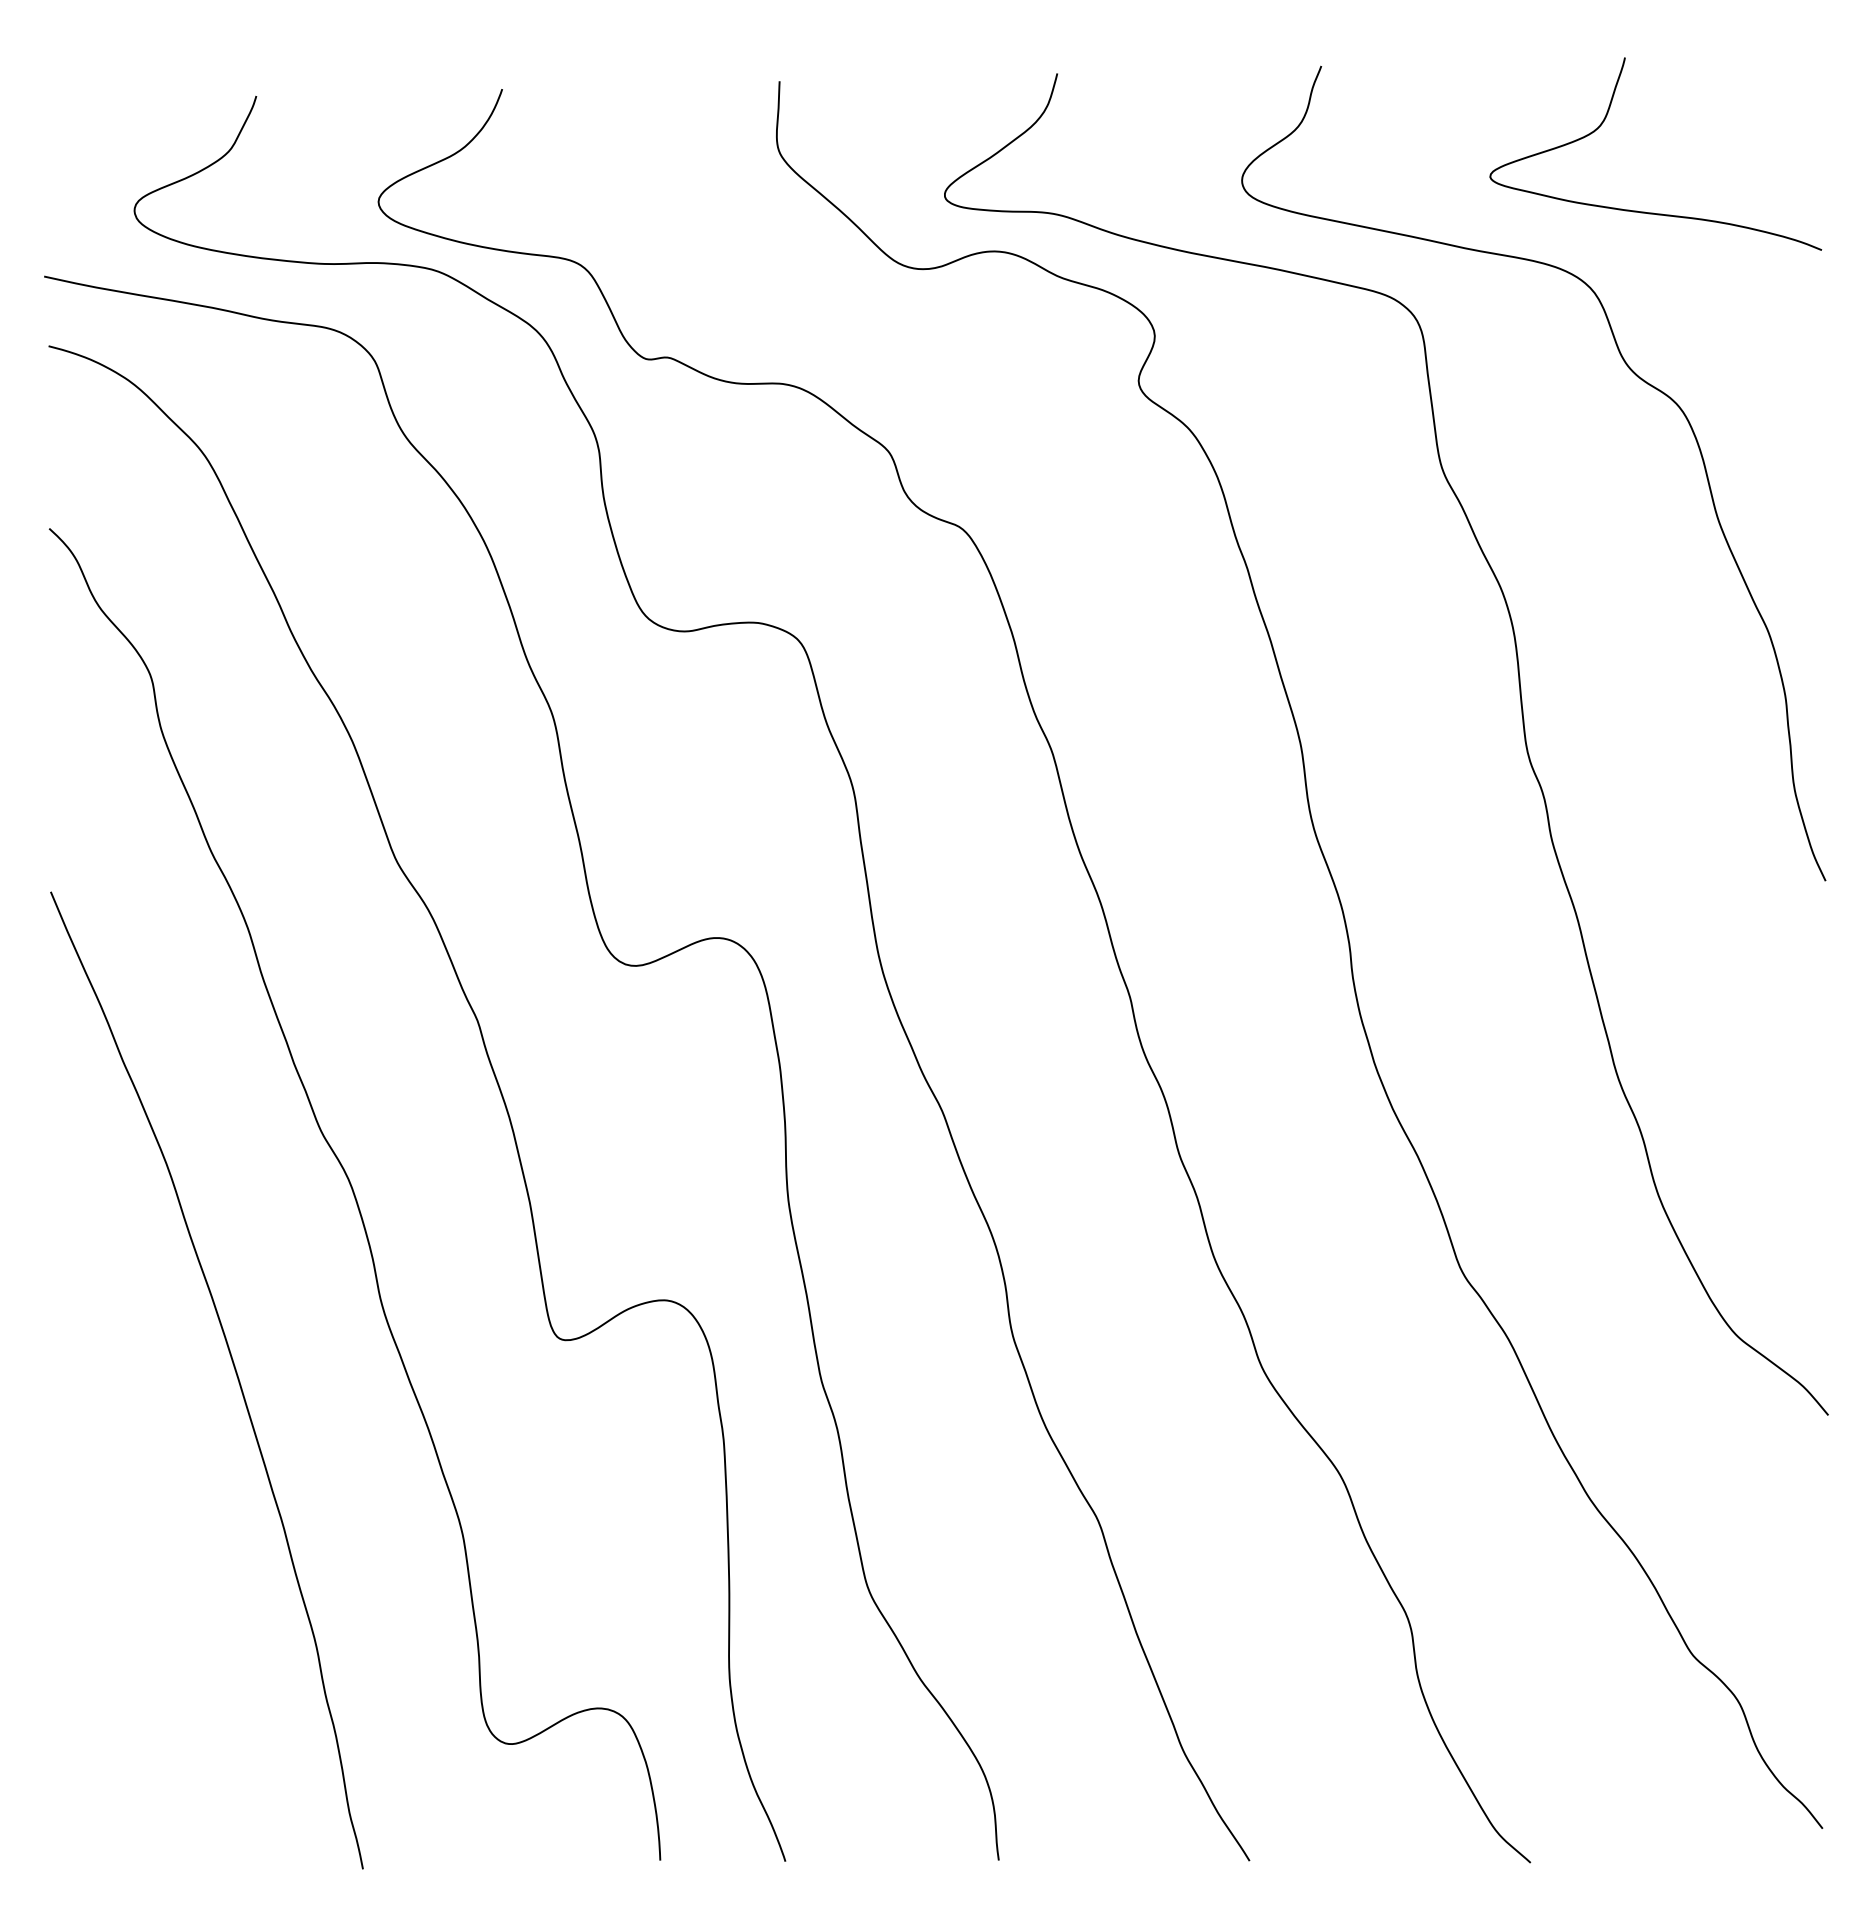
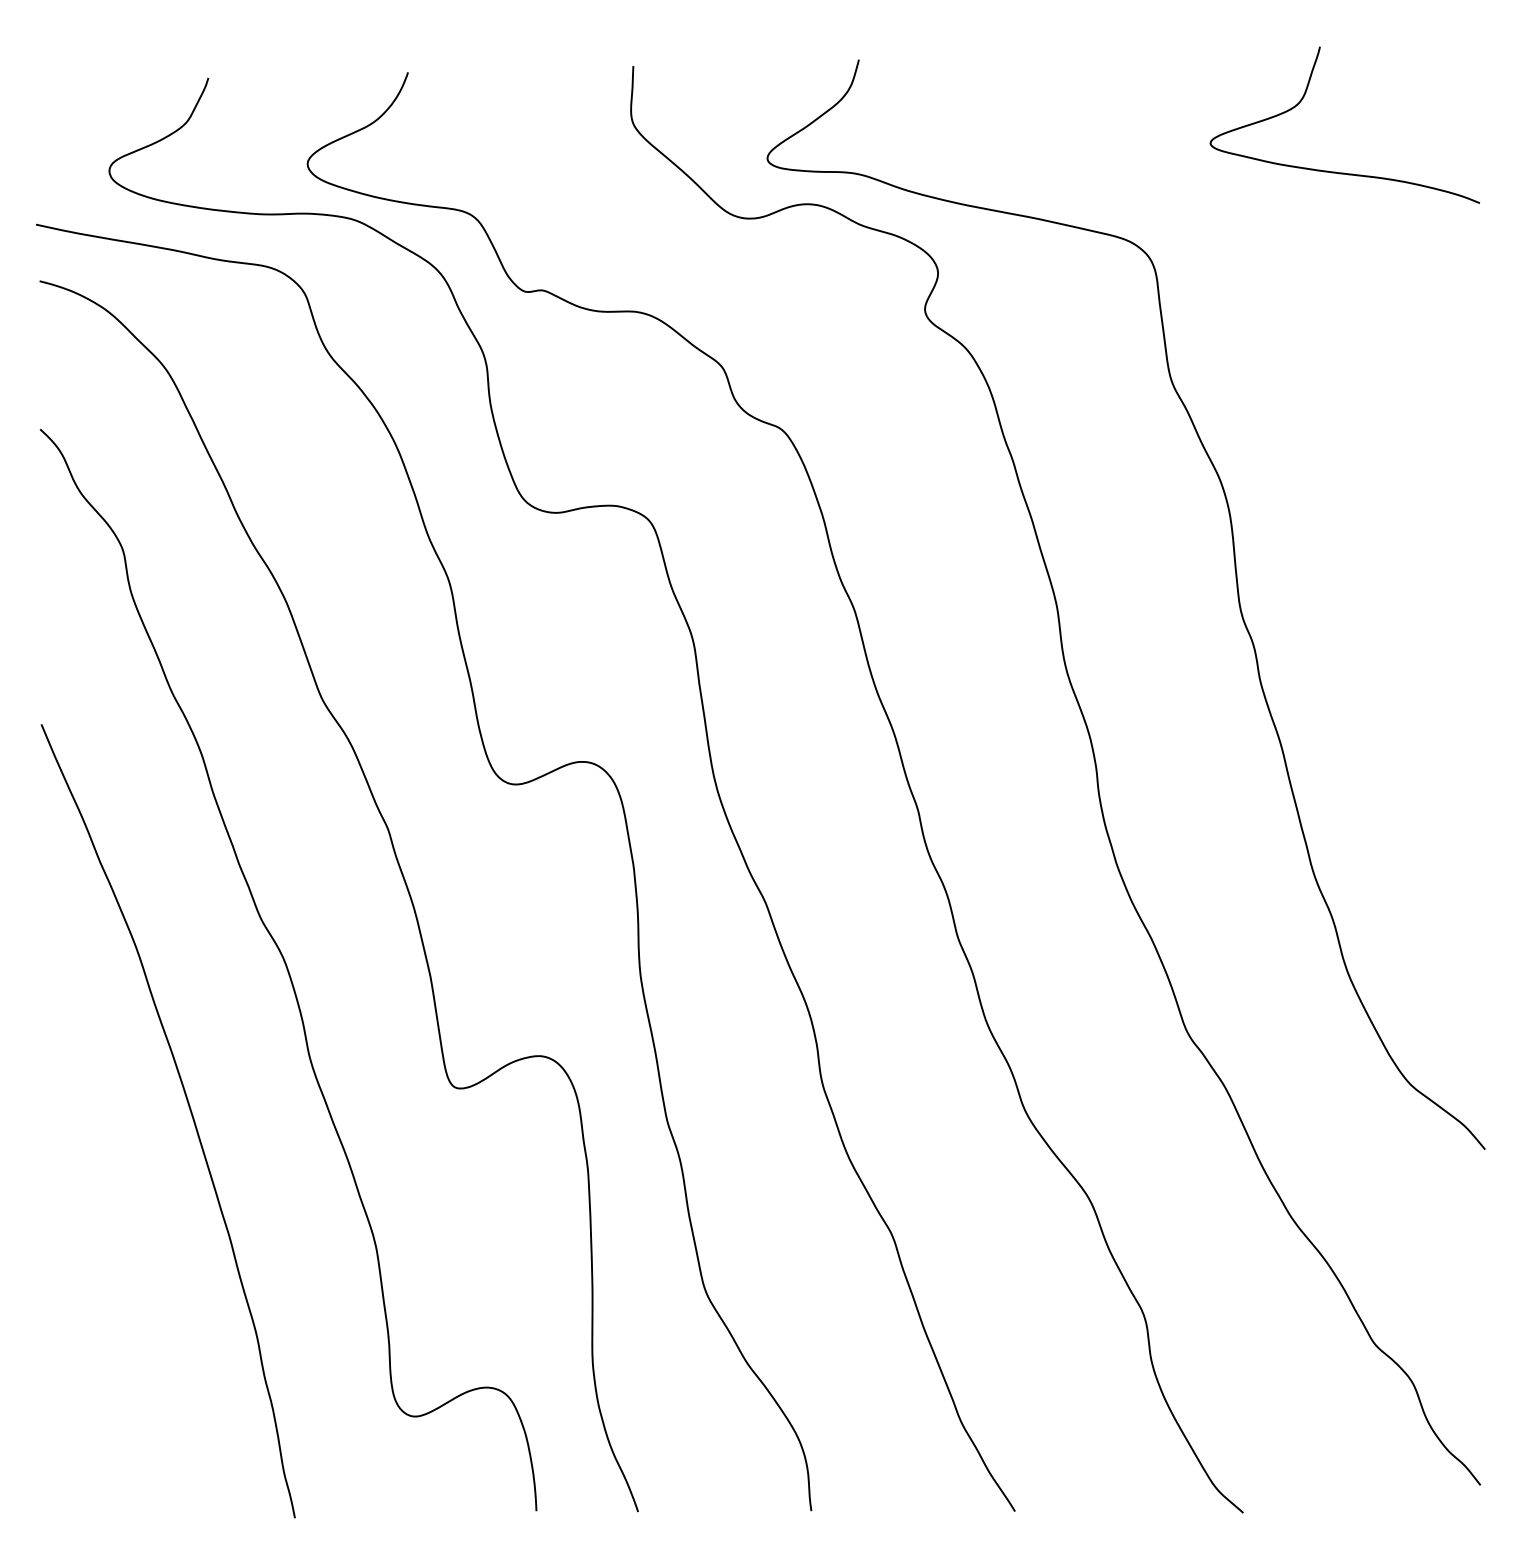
curve: (1633, 373) -> (1326, 303), removed

